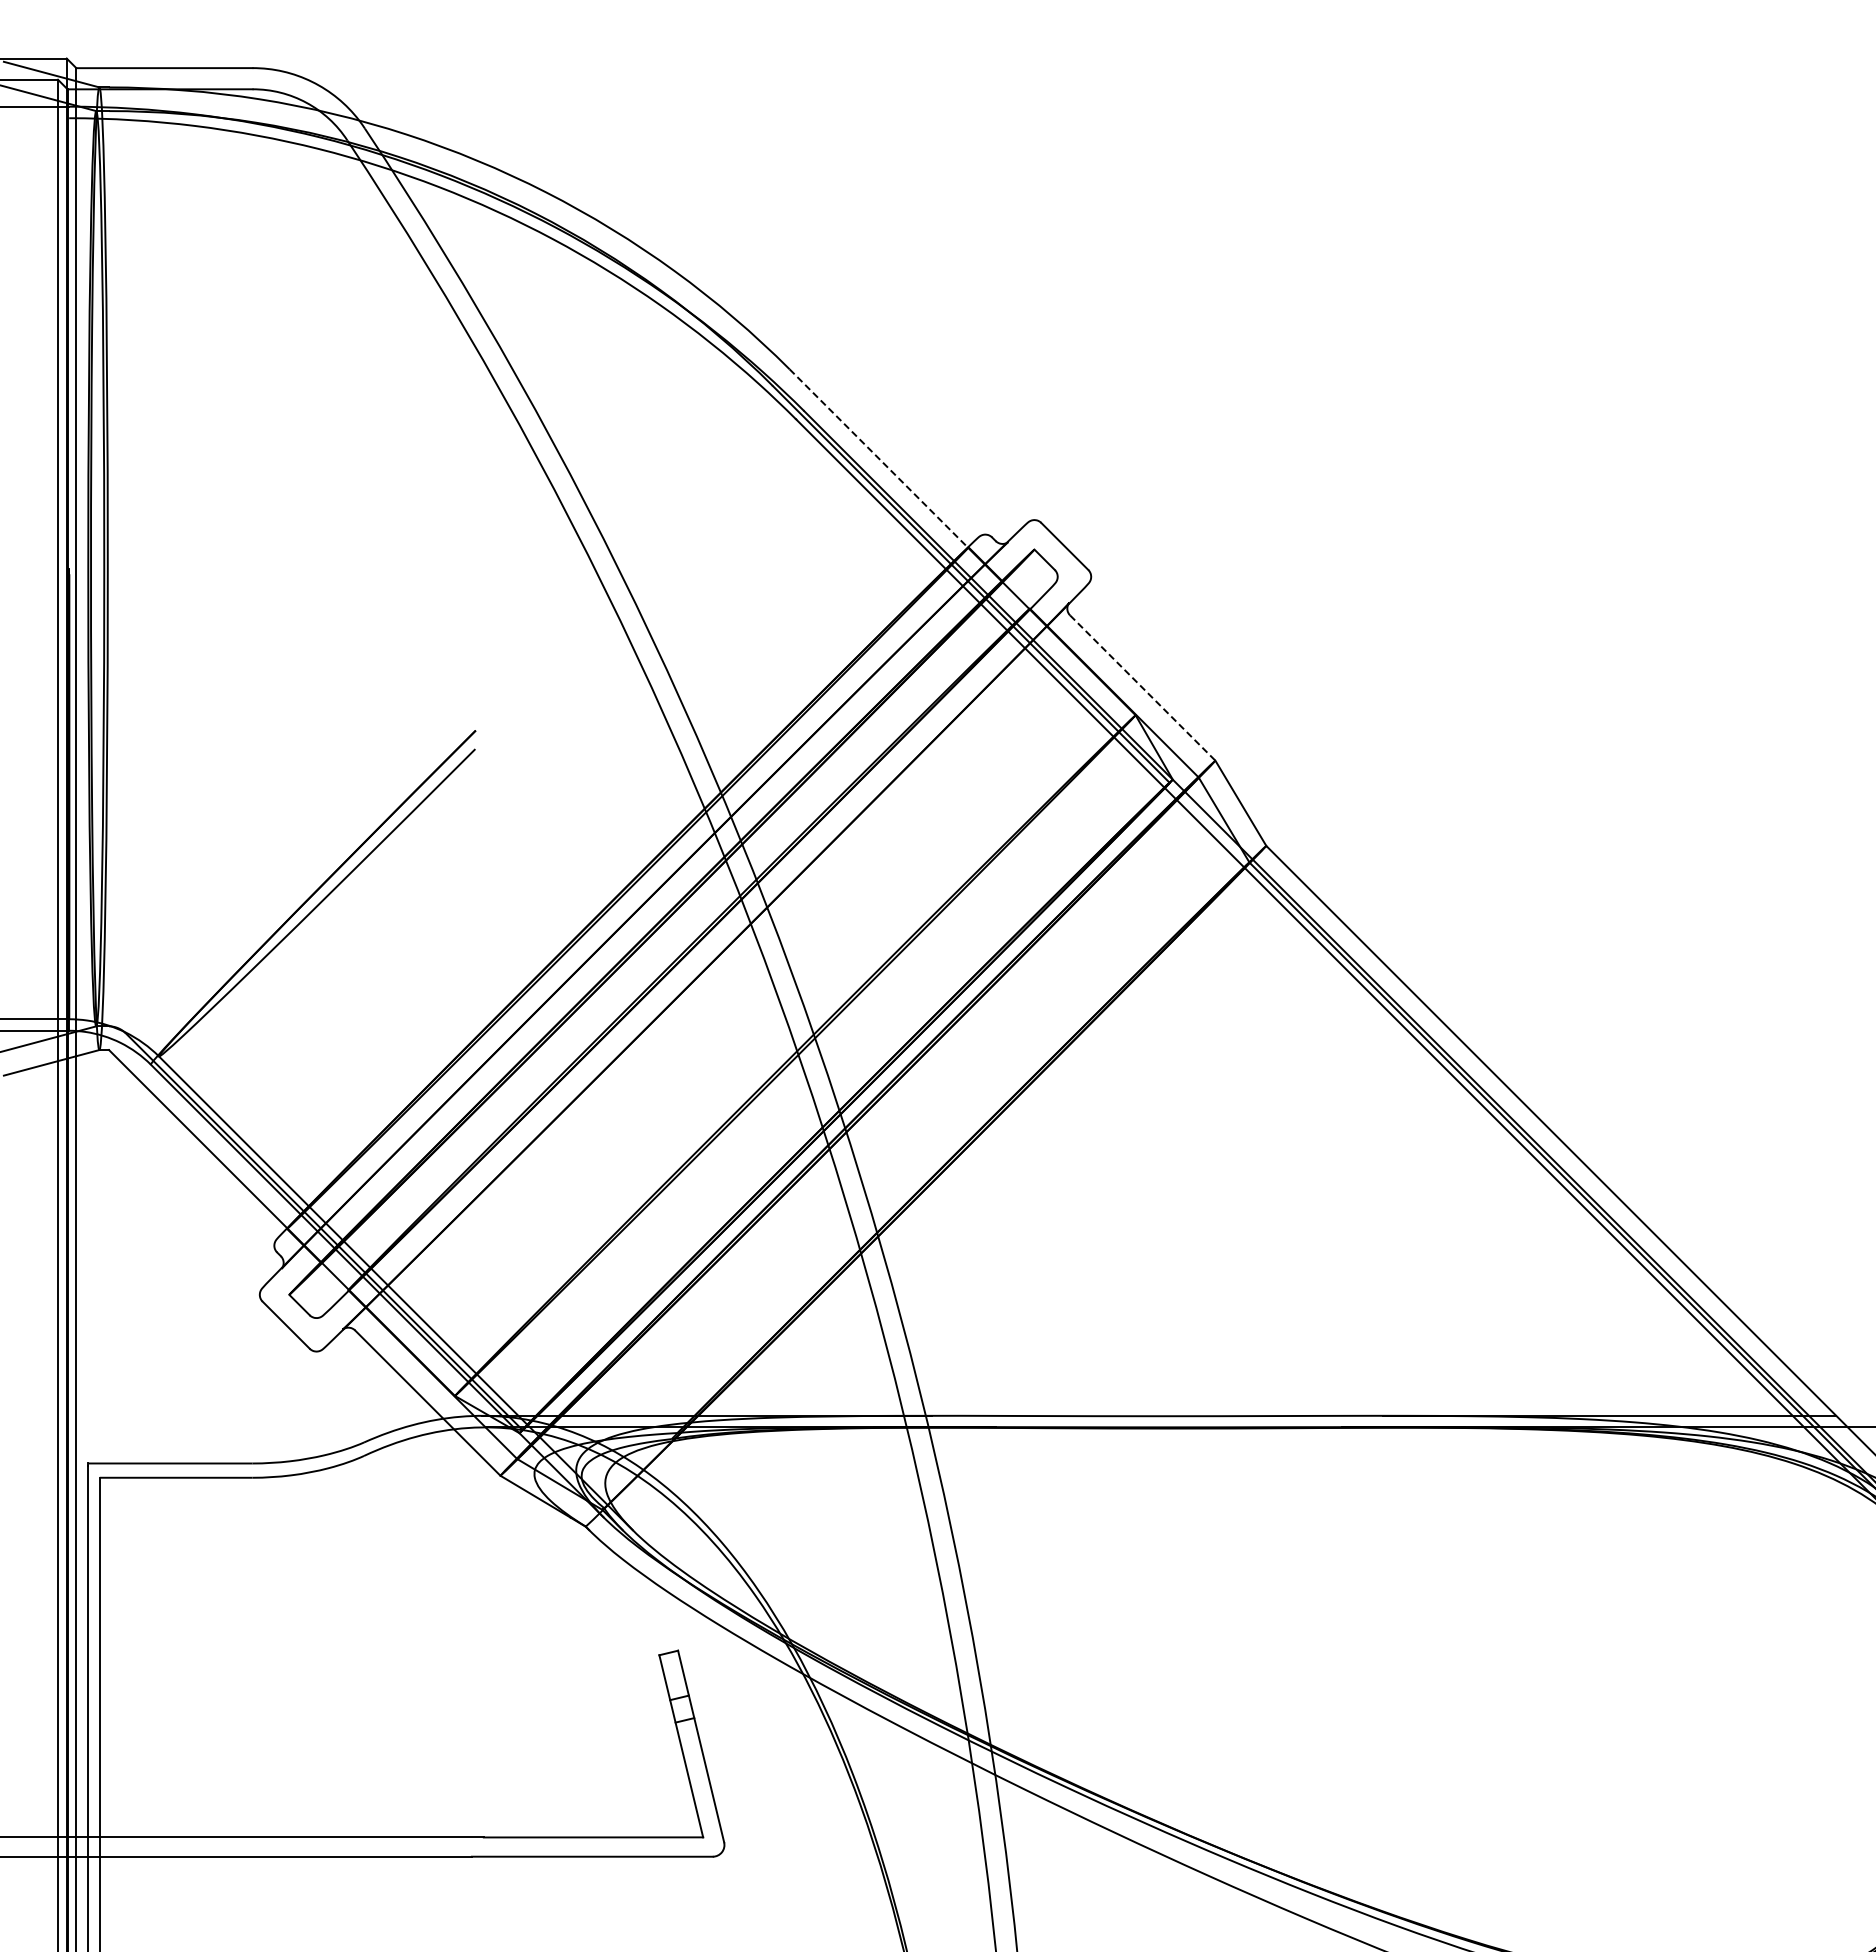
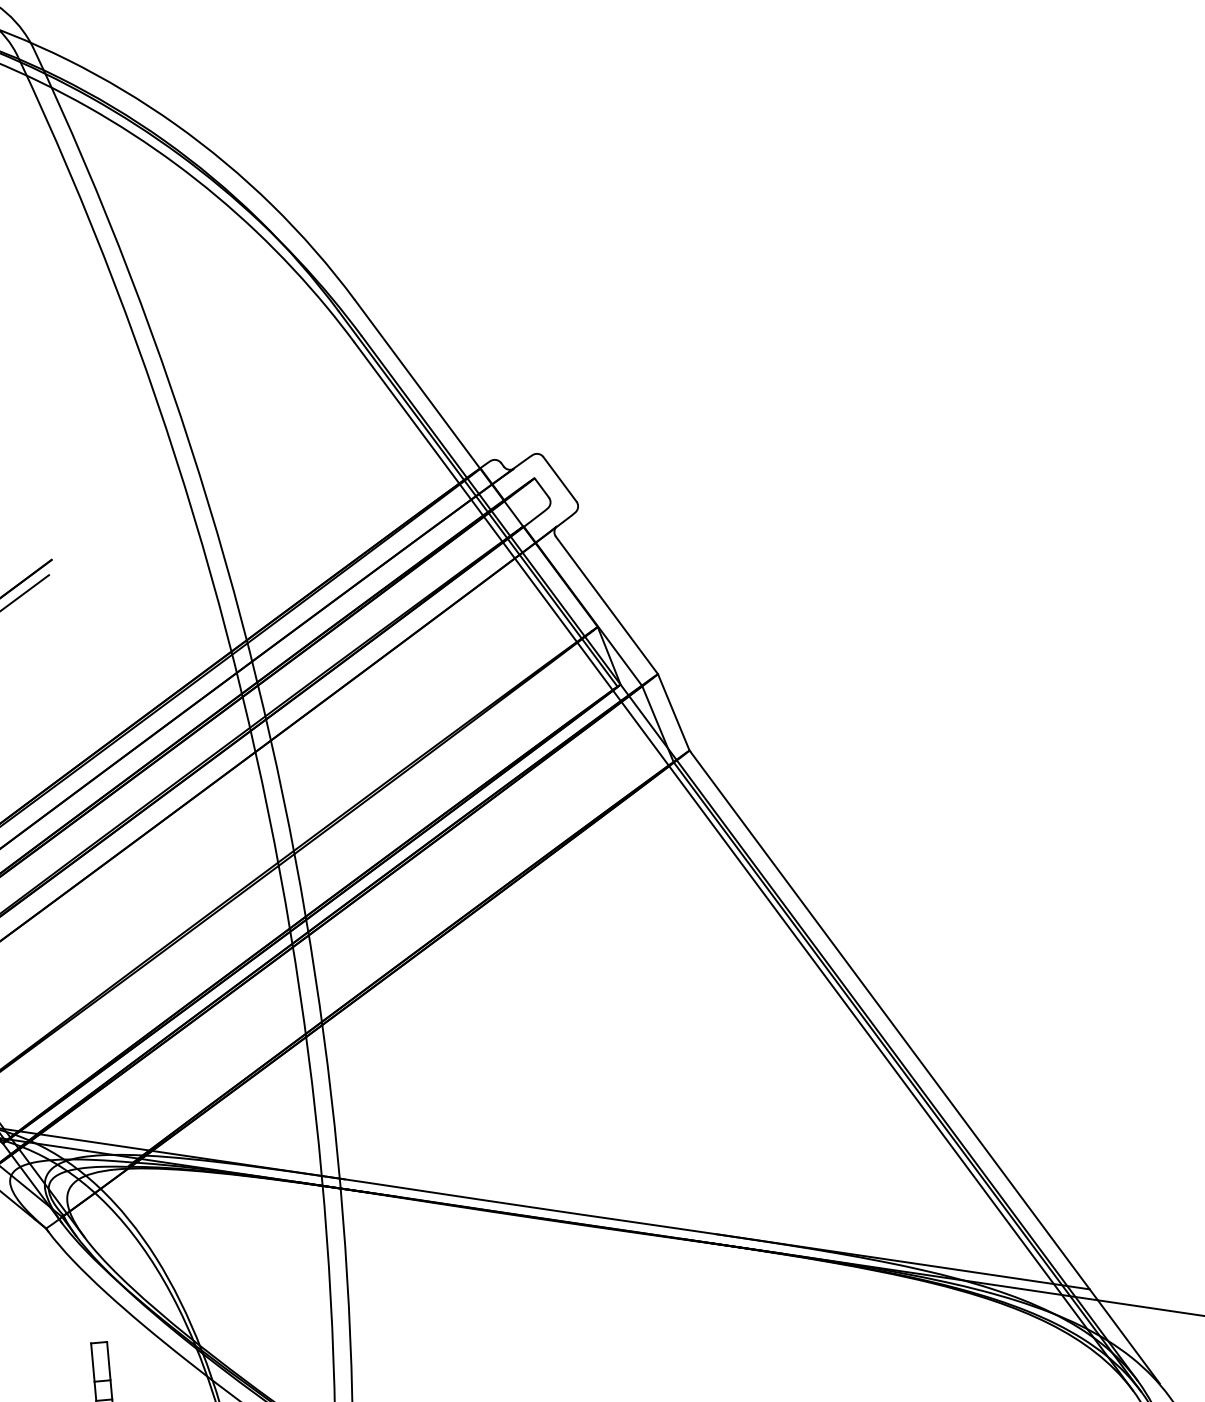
line: (879, 458) -> (418, 384), dashed -> solid
line: (1142, 688) -> (606, 605), dashed -> solid

